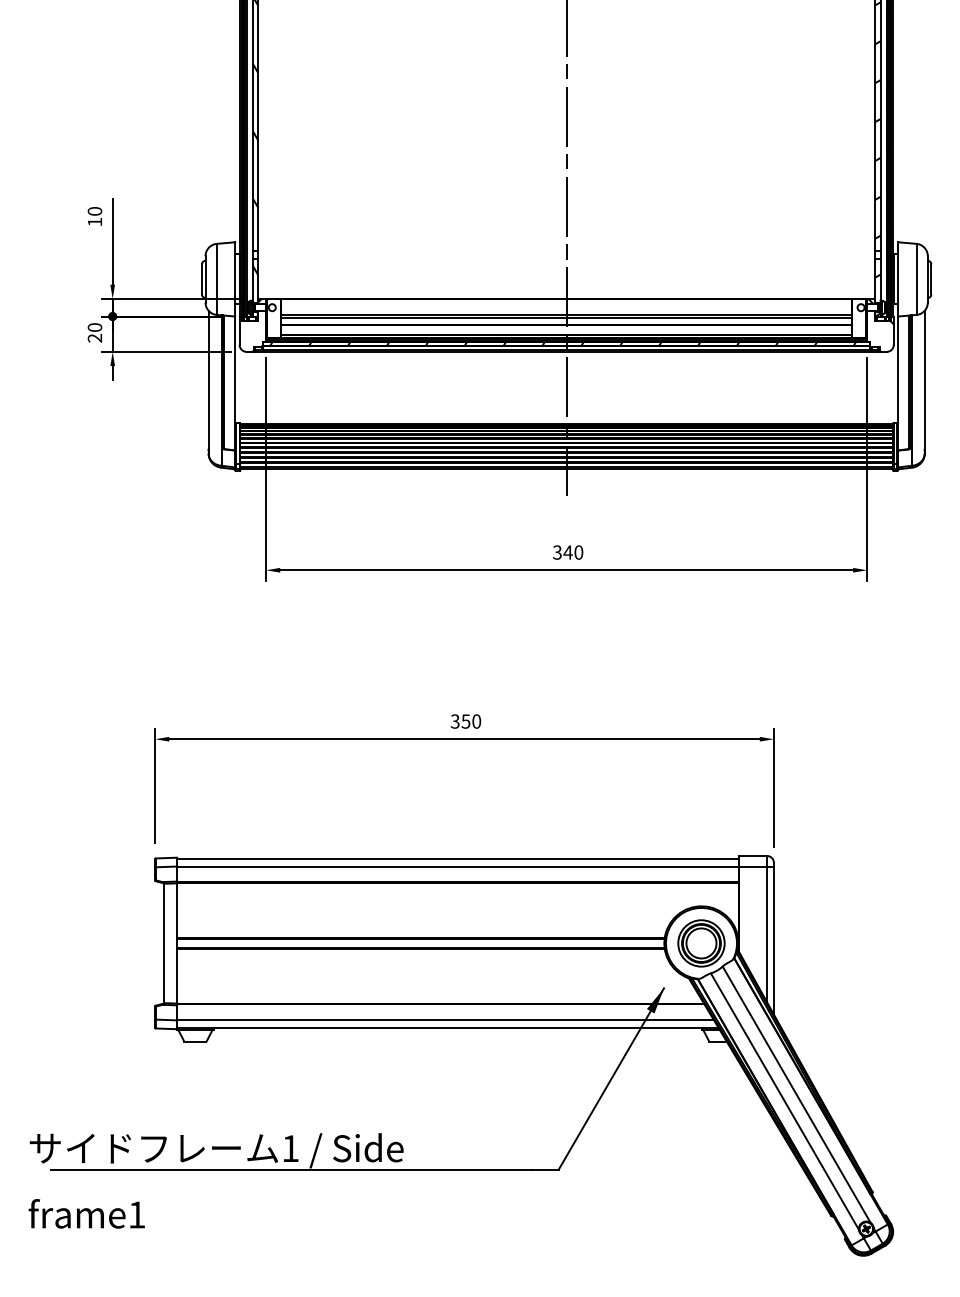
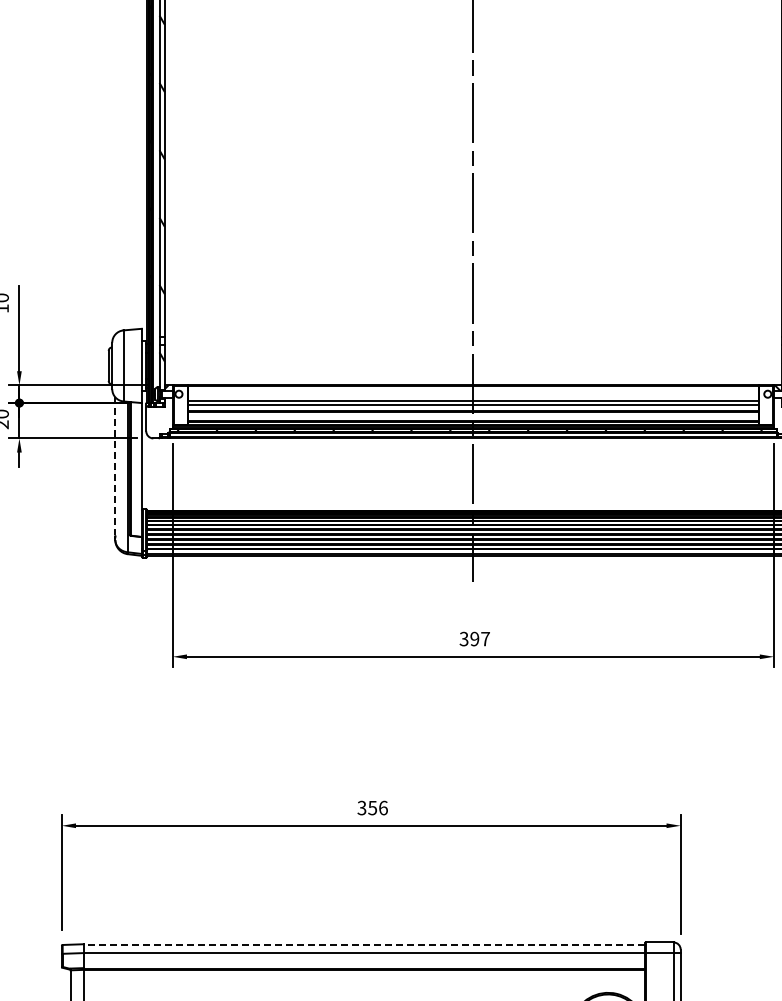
line: (208, 379) -> (115, 466), solid -> dashed
text: (573, 552) -> (480, 639), 340 -> 397
text: (476, 721) -> (383, 808), 350 -> 356
line: (457, 858) -> (364, 945), solid -> dashed

